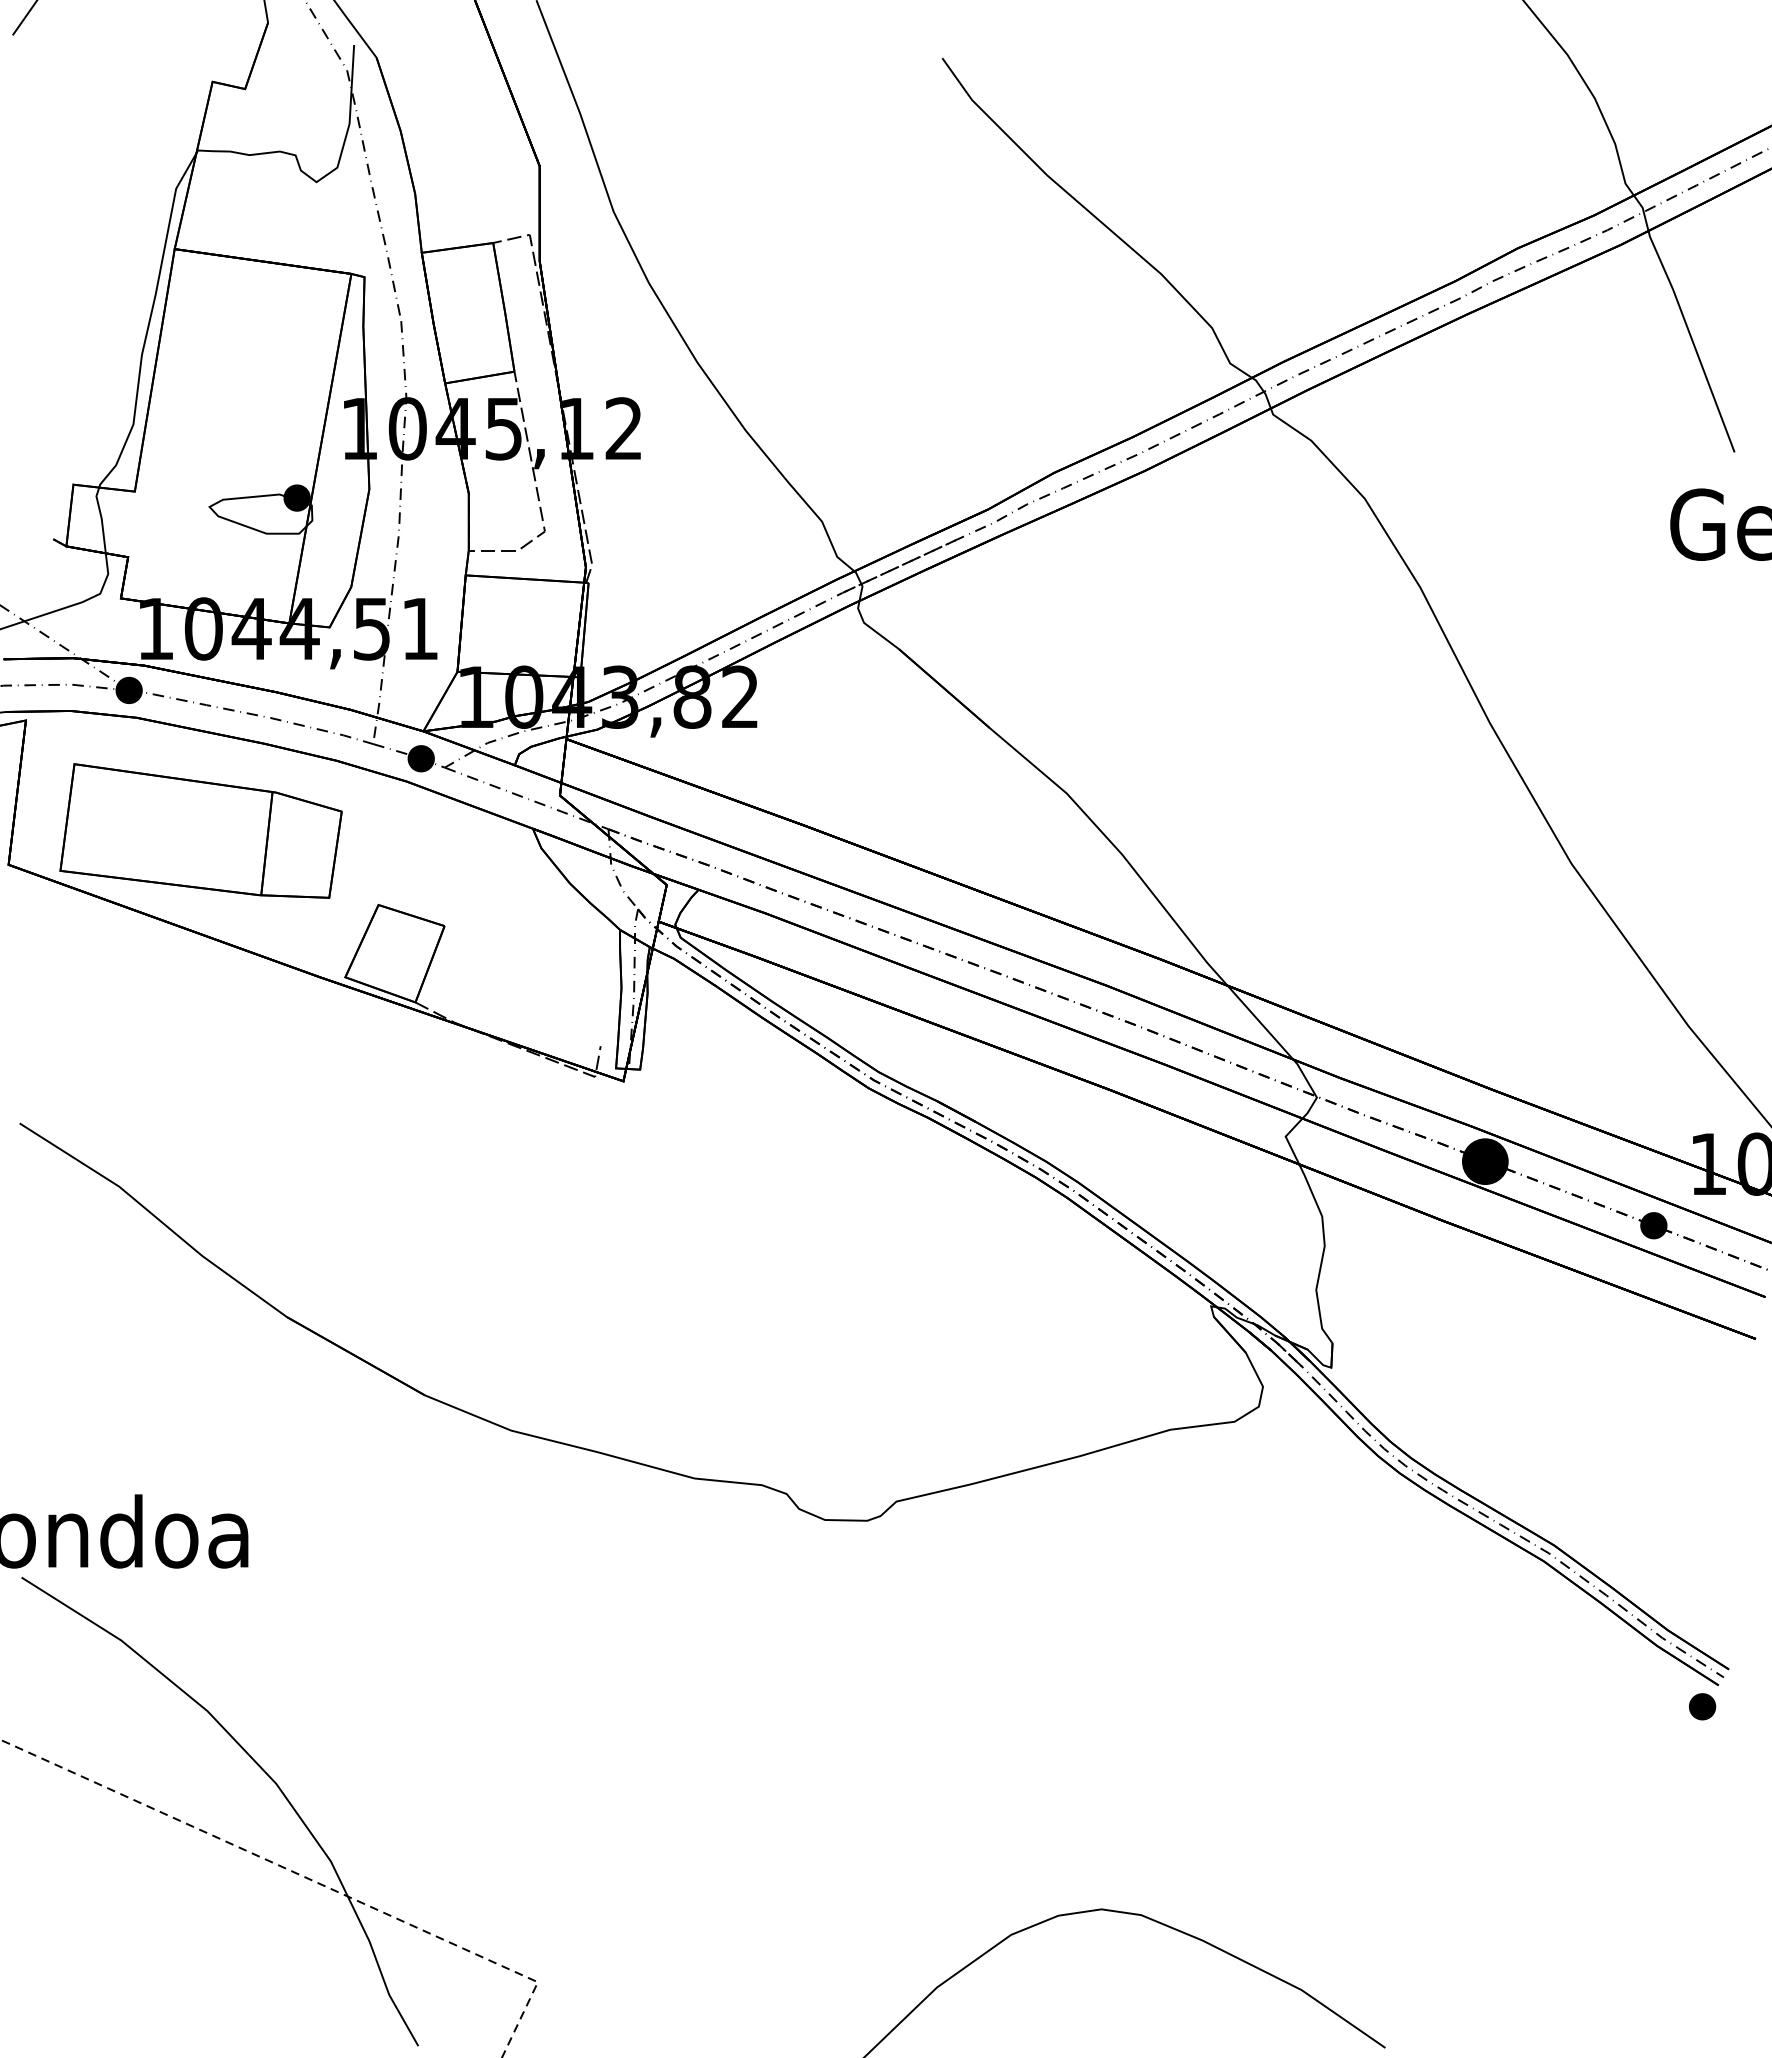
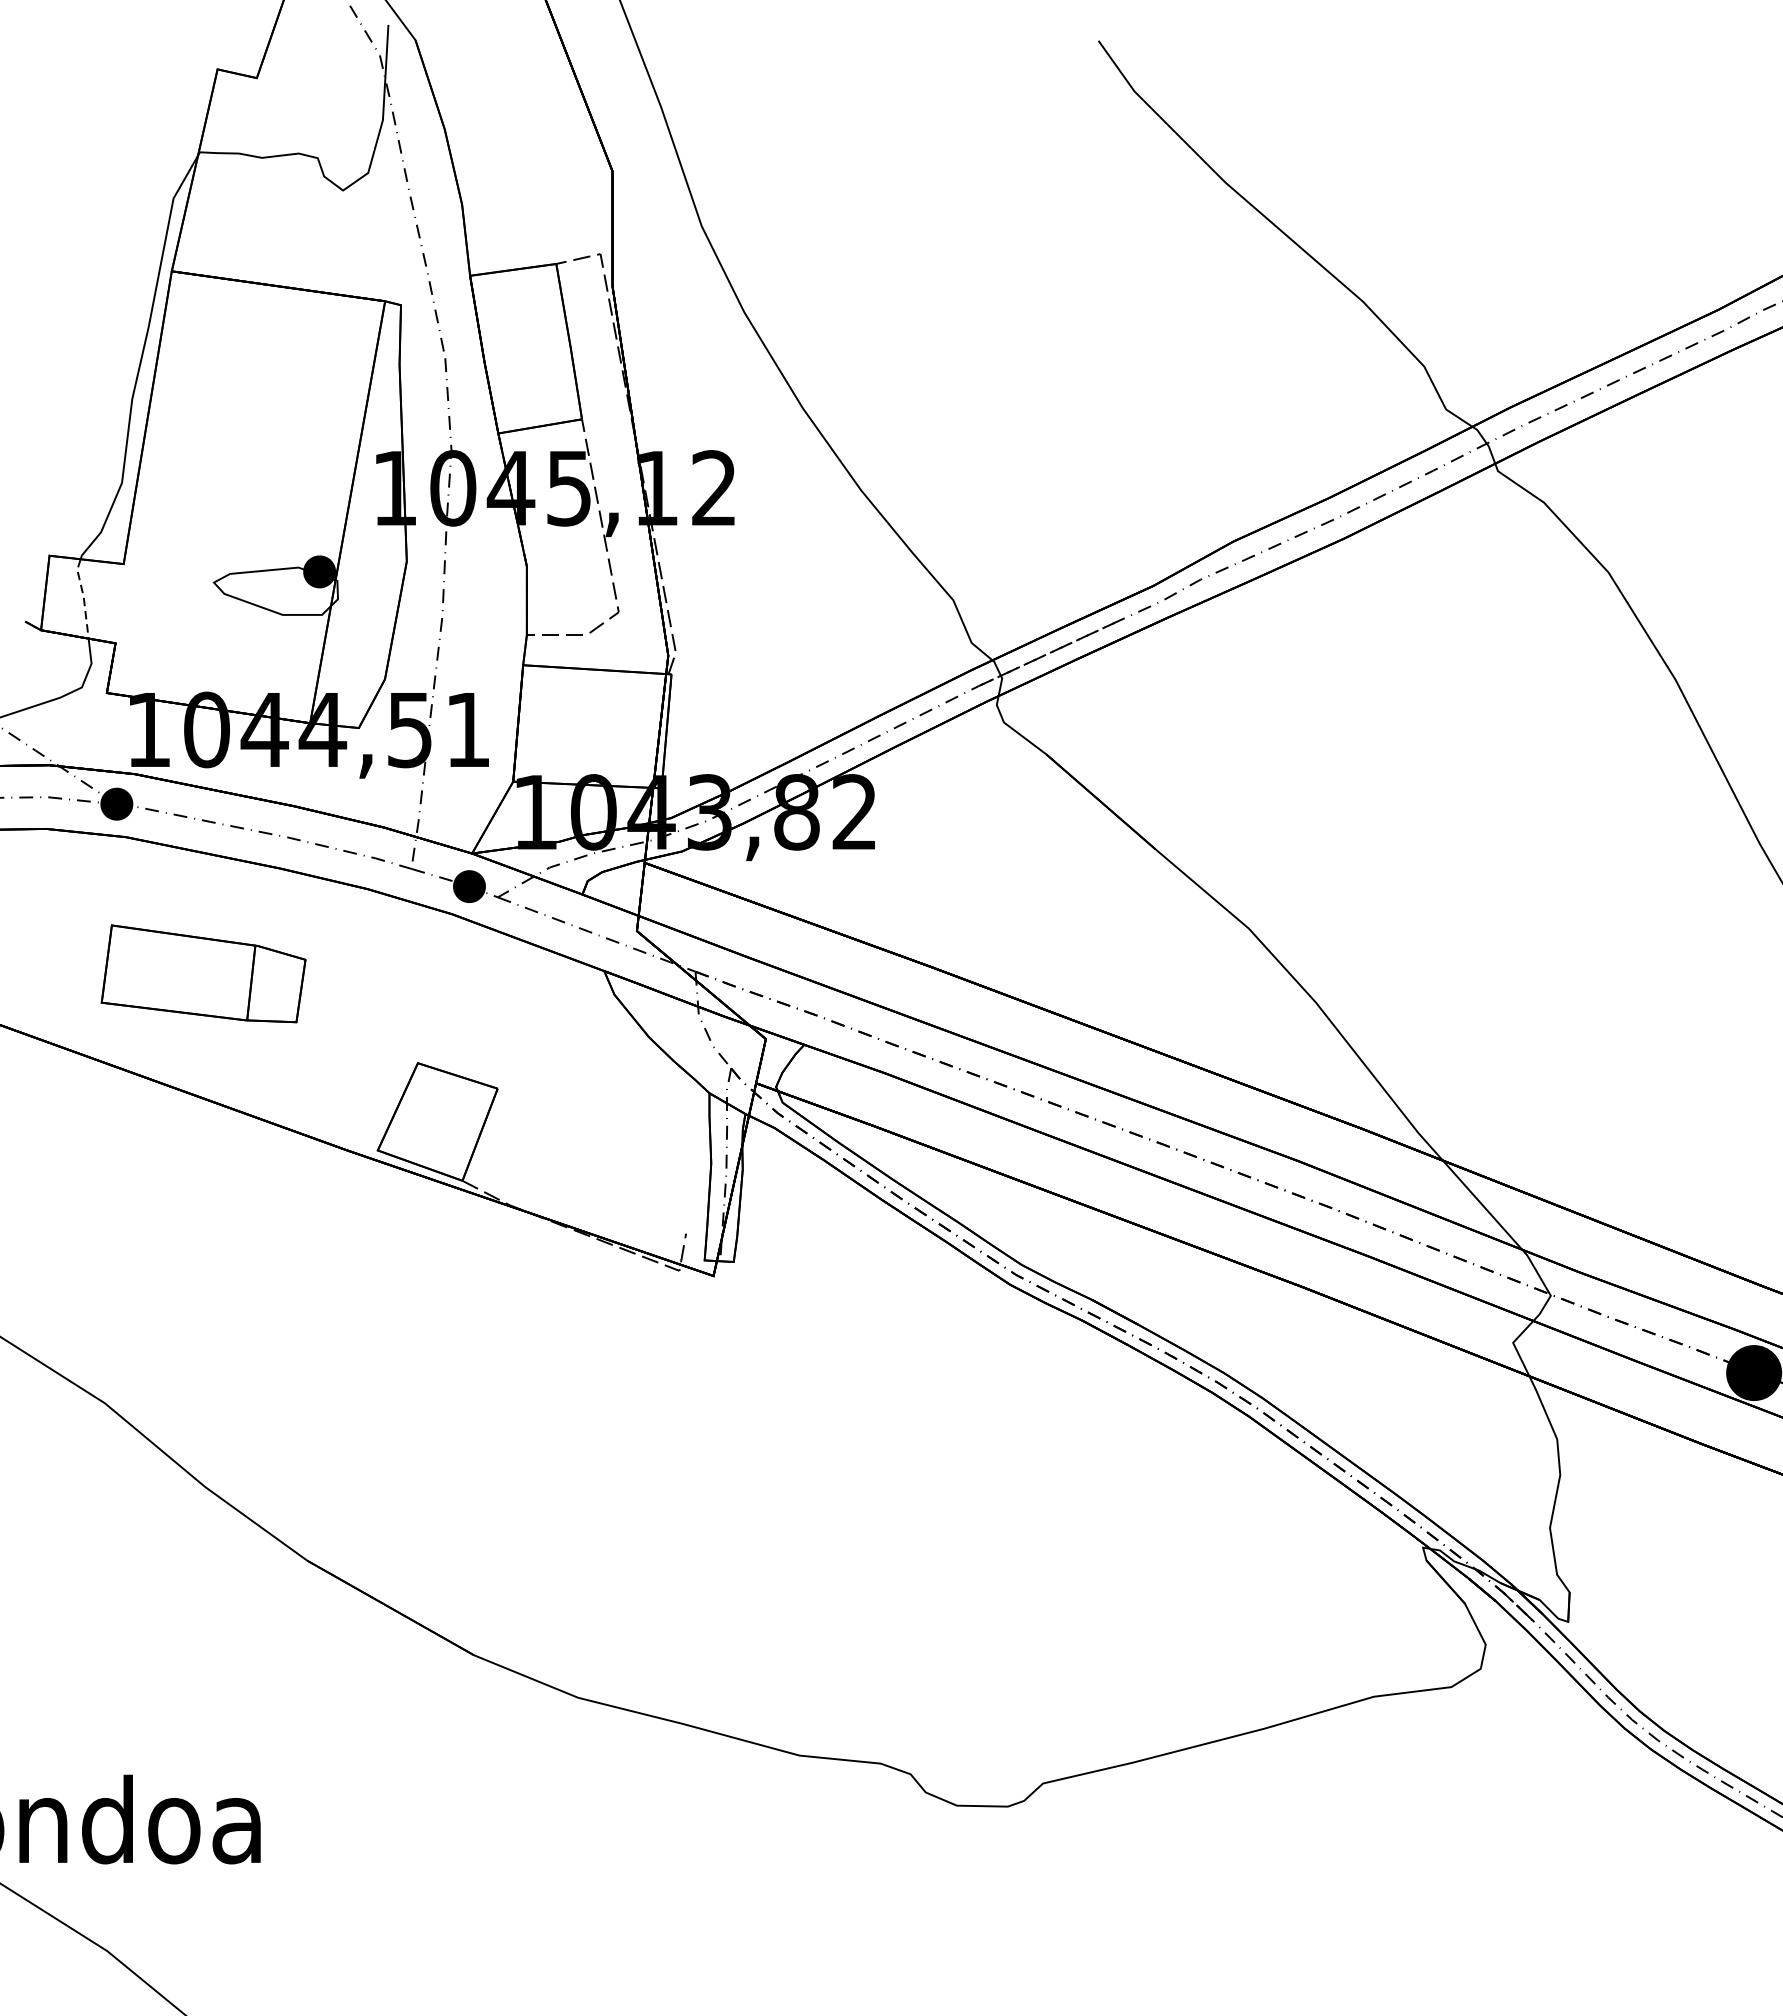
line: (101, 519) -> (83, 597), solid -> dashed
part: (200, 830) -> (202, 973), size x0.6

